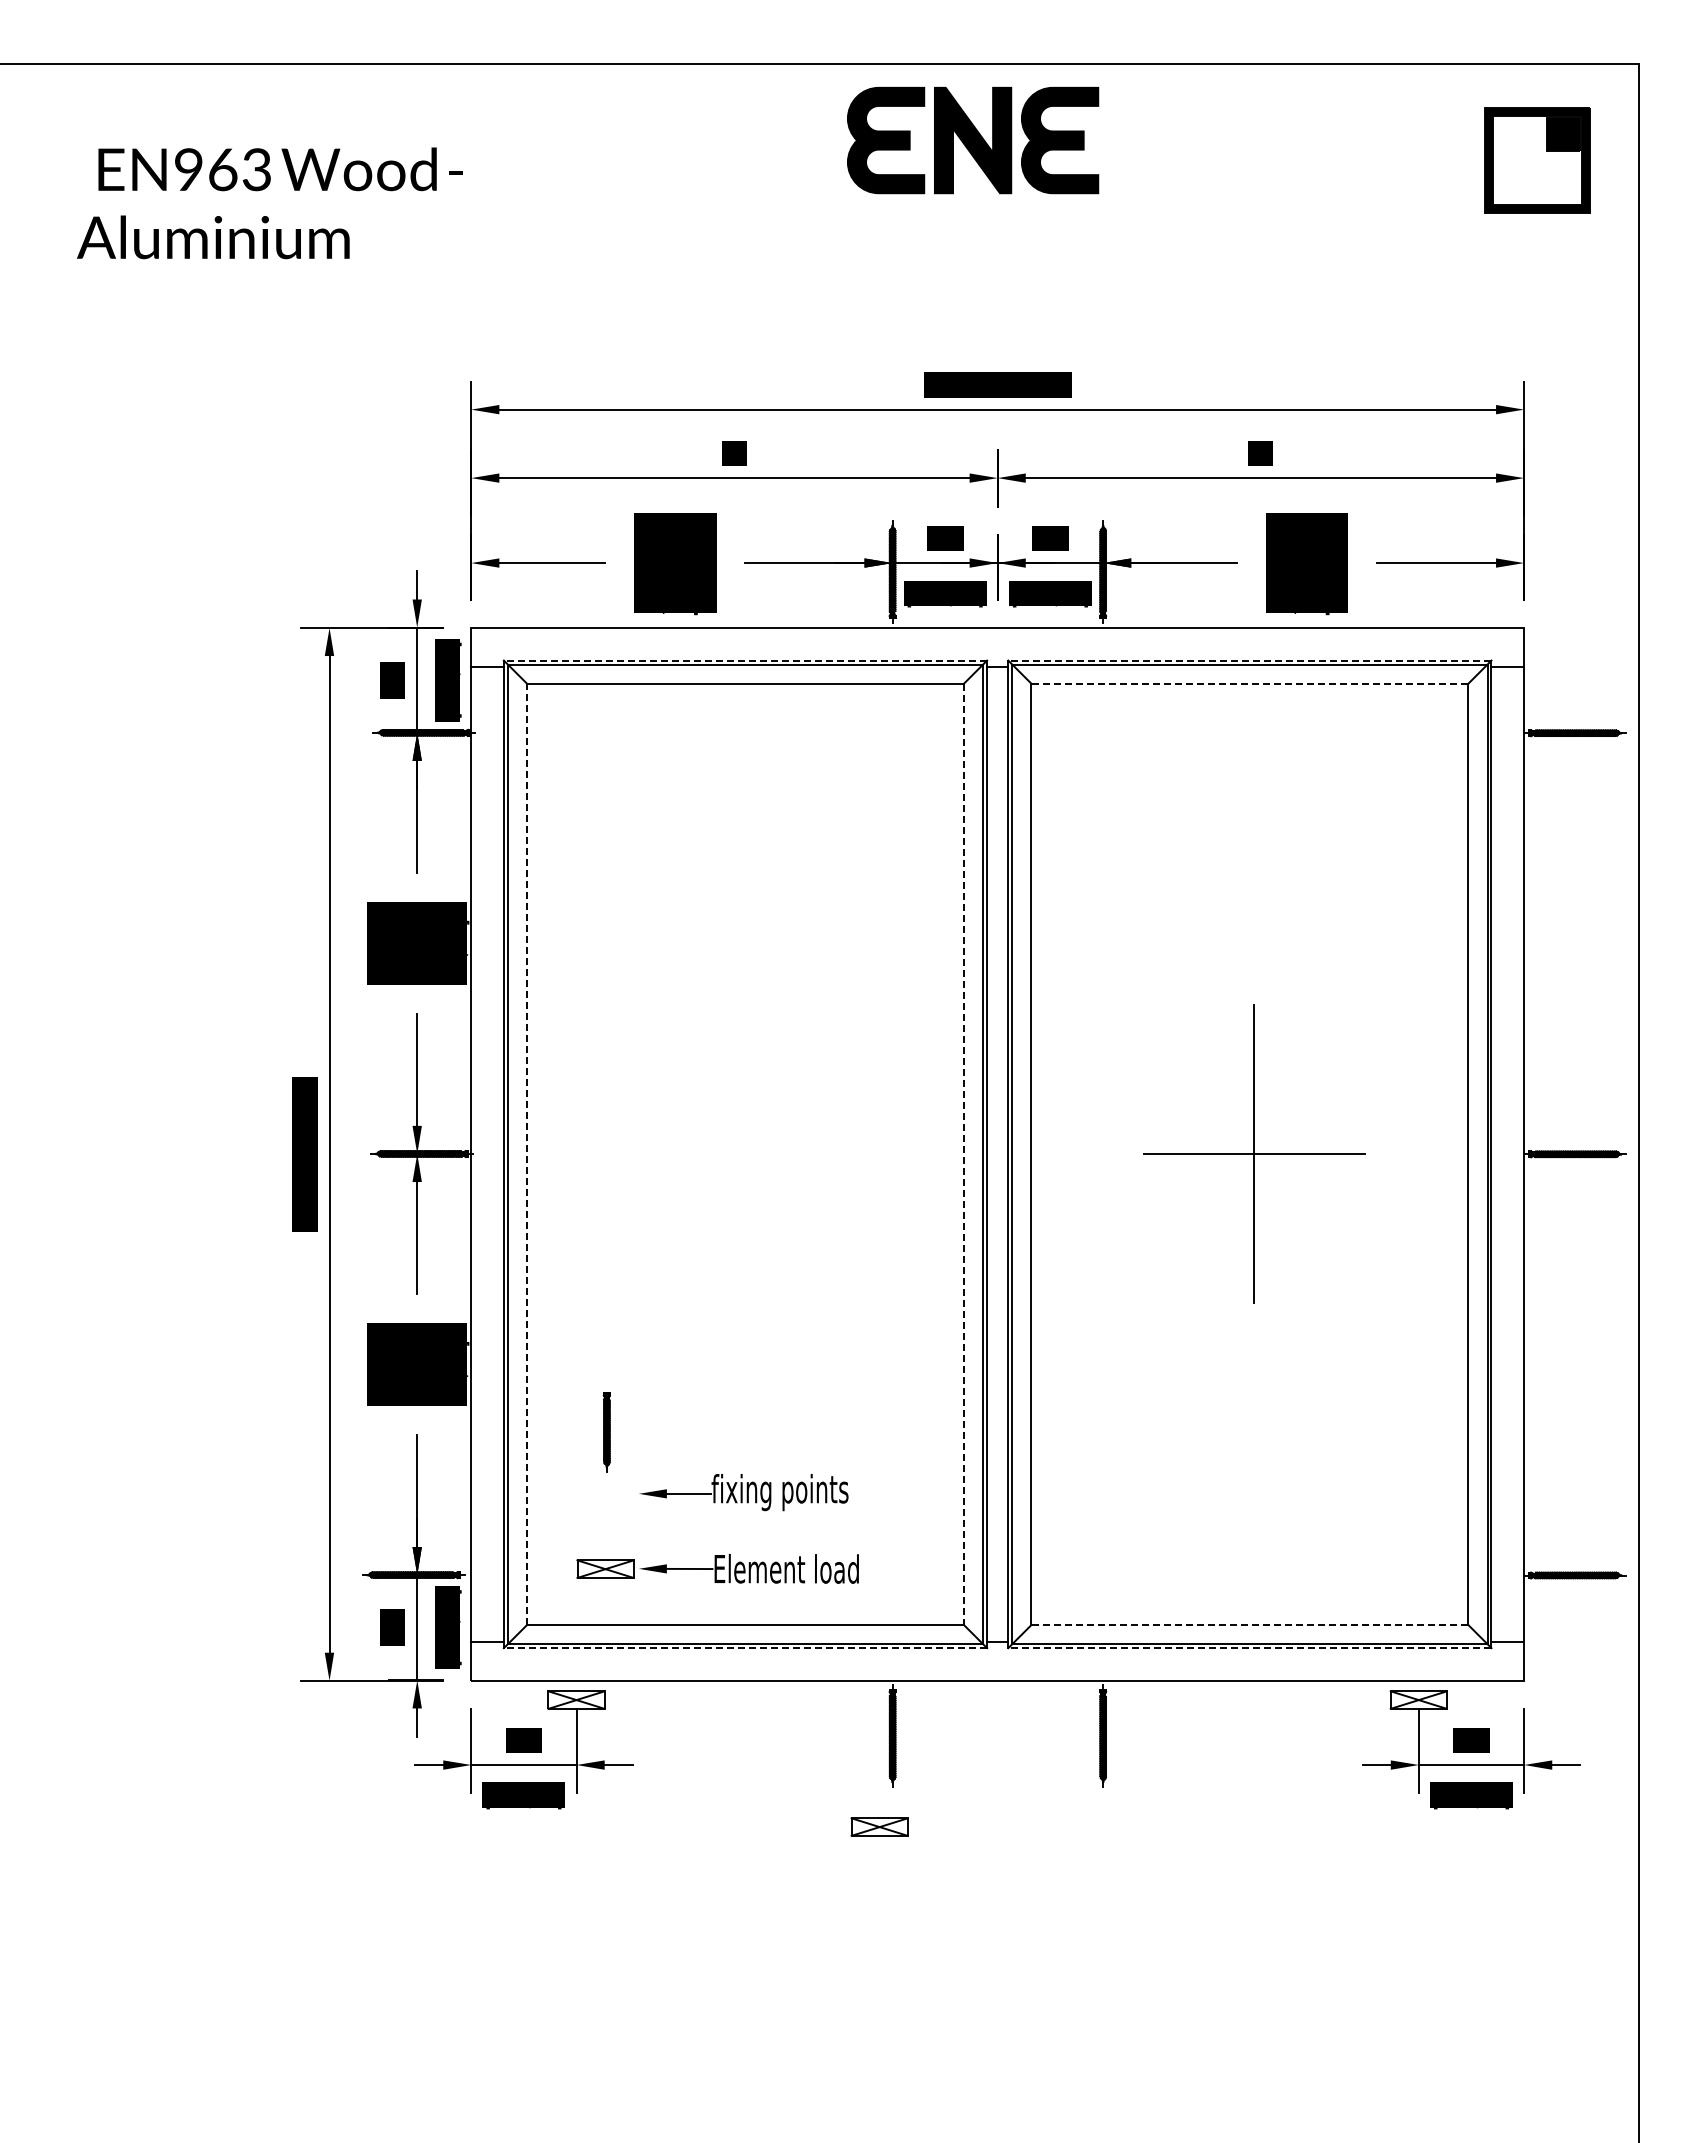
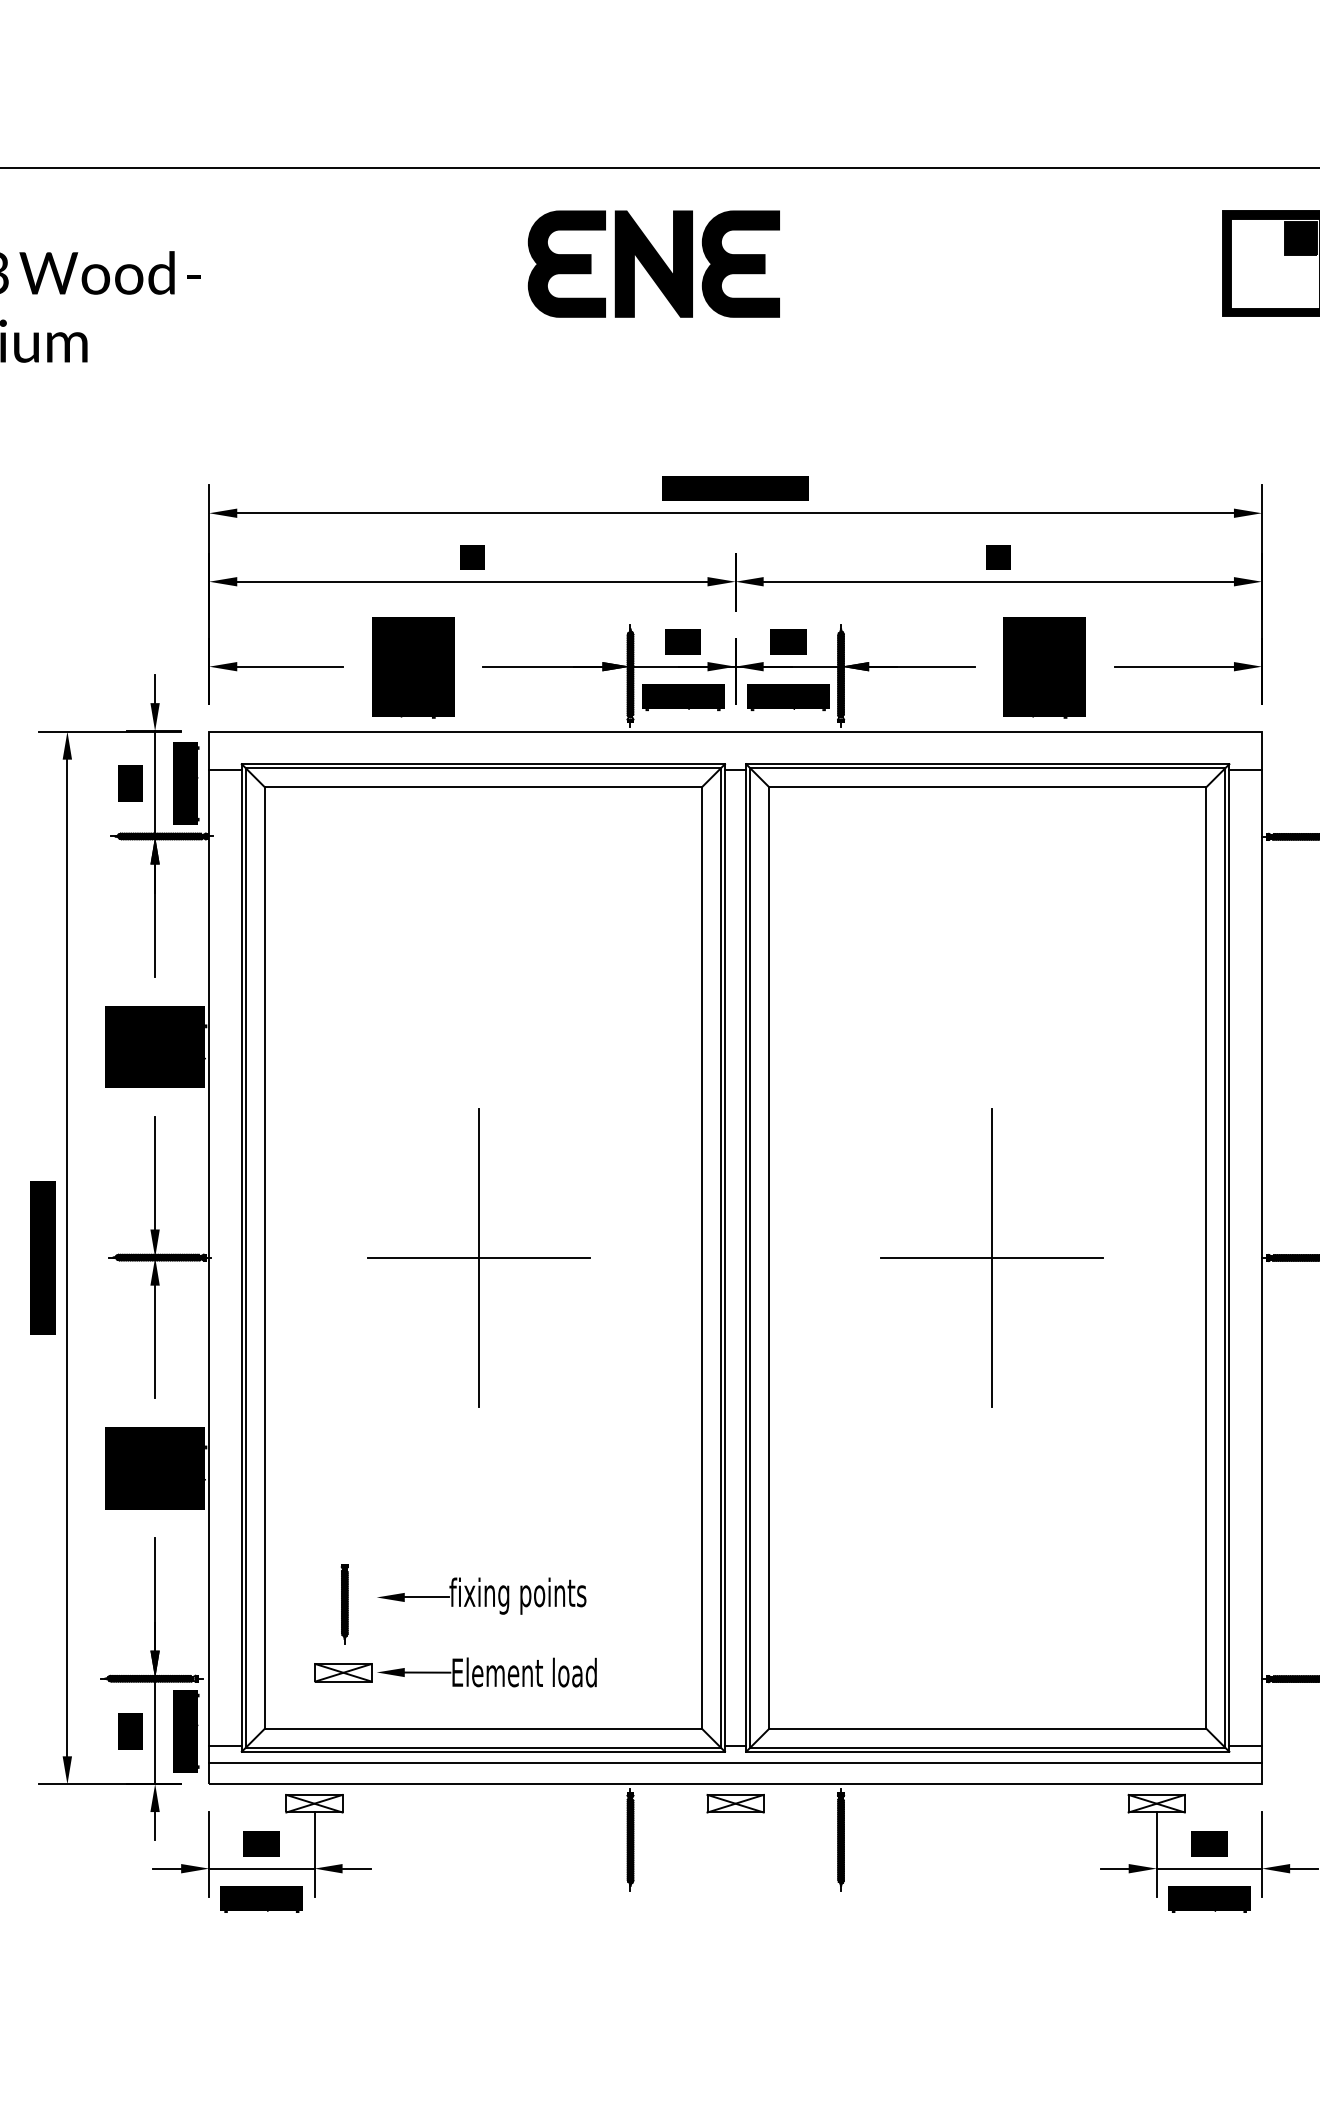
part: (973, 140) -> (654, 264), moved
line: (745, 660) -> (483, 764), dashed -> solid
line: (1249, 660) -> (987, 764), dashed -> solid
line: (1249, 683) -> (987, 787), dashed -> solid
part: (740, 1153) -> (478, 1257), added
line: (527, 1154) -> (265, 1258), dashed -> solid
line: (963, 1154) -> (701, 1258), dashed -> solid
part: (606, 1432) -> (344, 1604), moved
line: (1249, 1625) -> (987, 1729), dashed -> solid
line: (745, 1648) -> (483, 1752), dashed -> solid
line: (1249, 1648) -> (987, 1752), dashed -> solid
line: (997, 1659) -> (735, 1763), added
part: (879, 1826) -> (735, 1803), moved

